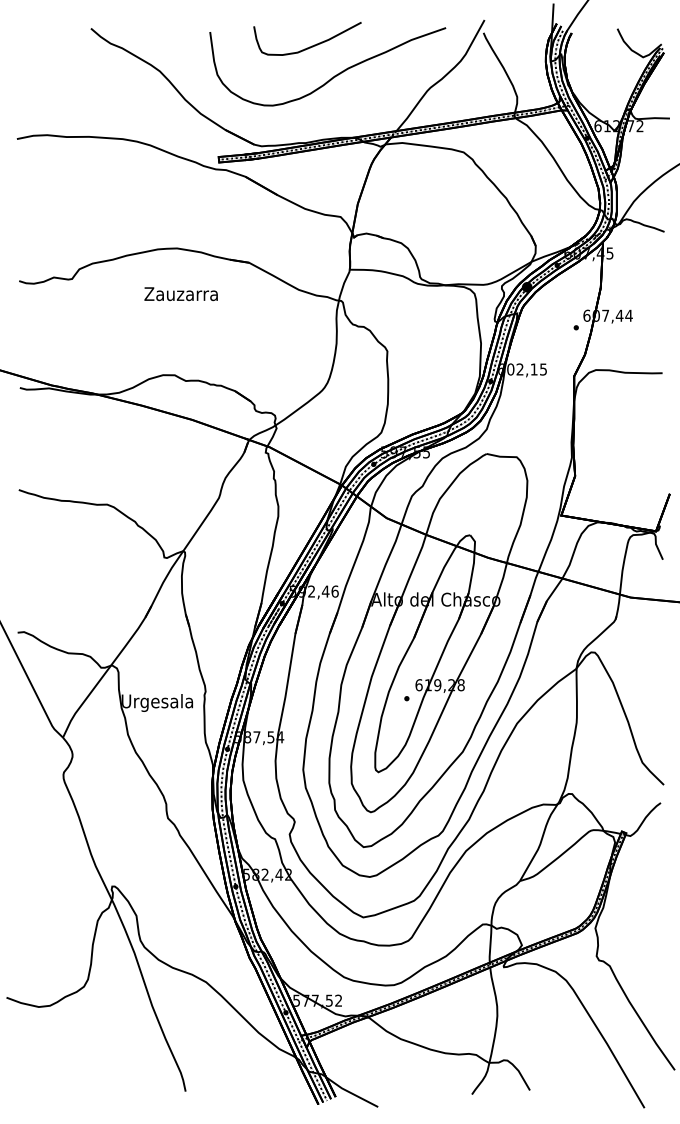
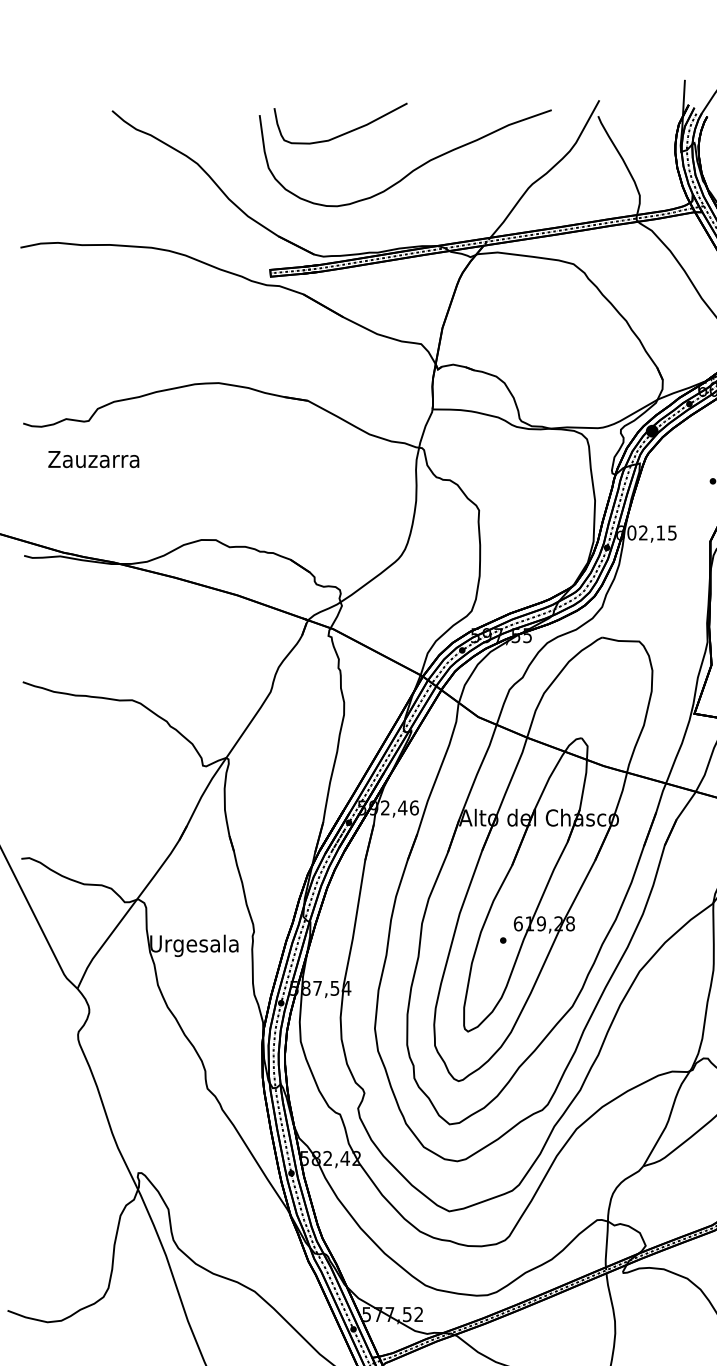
curve: (309, 46) -> (343, 133), moved
text: (180, 294) -> (92, 459), moved

